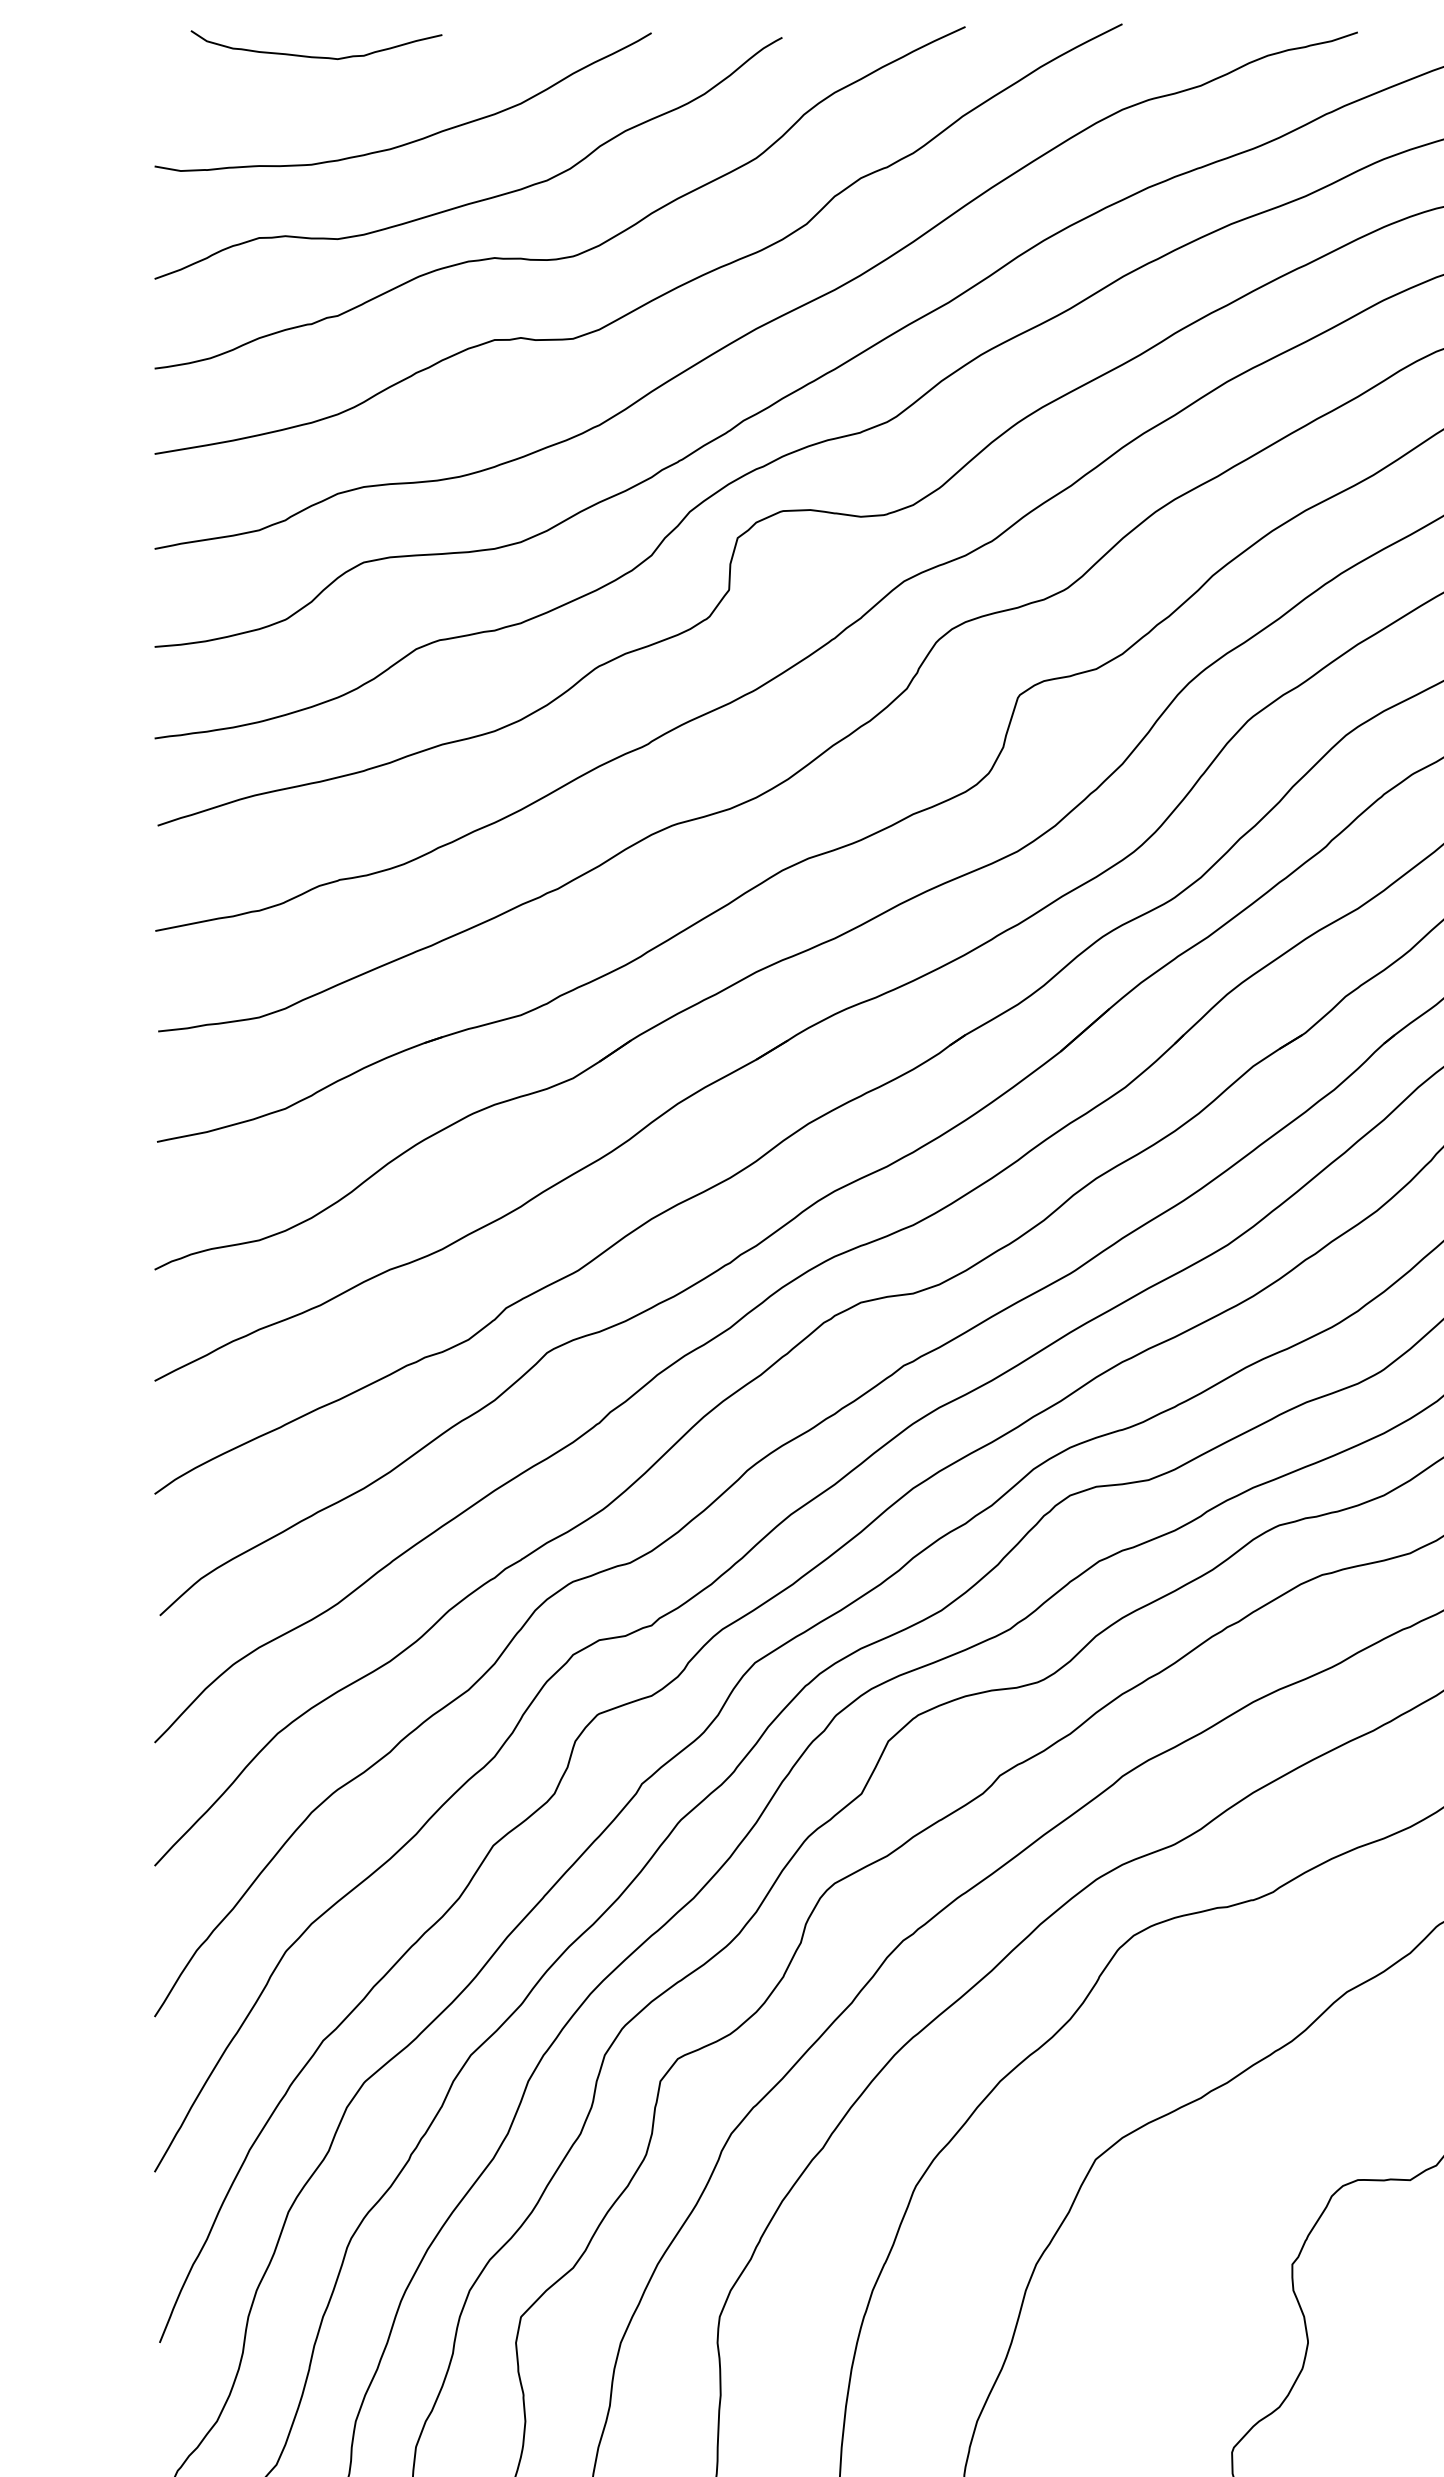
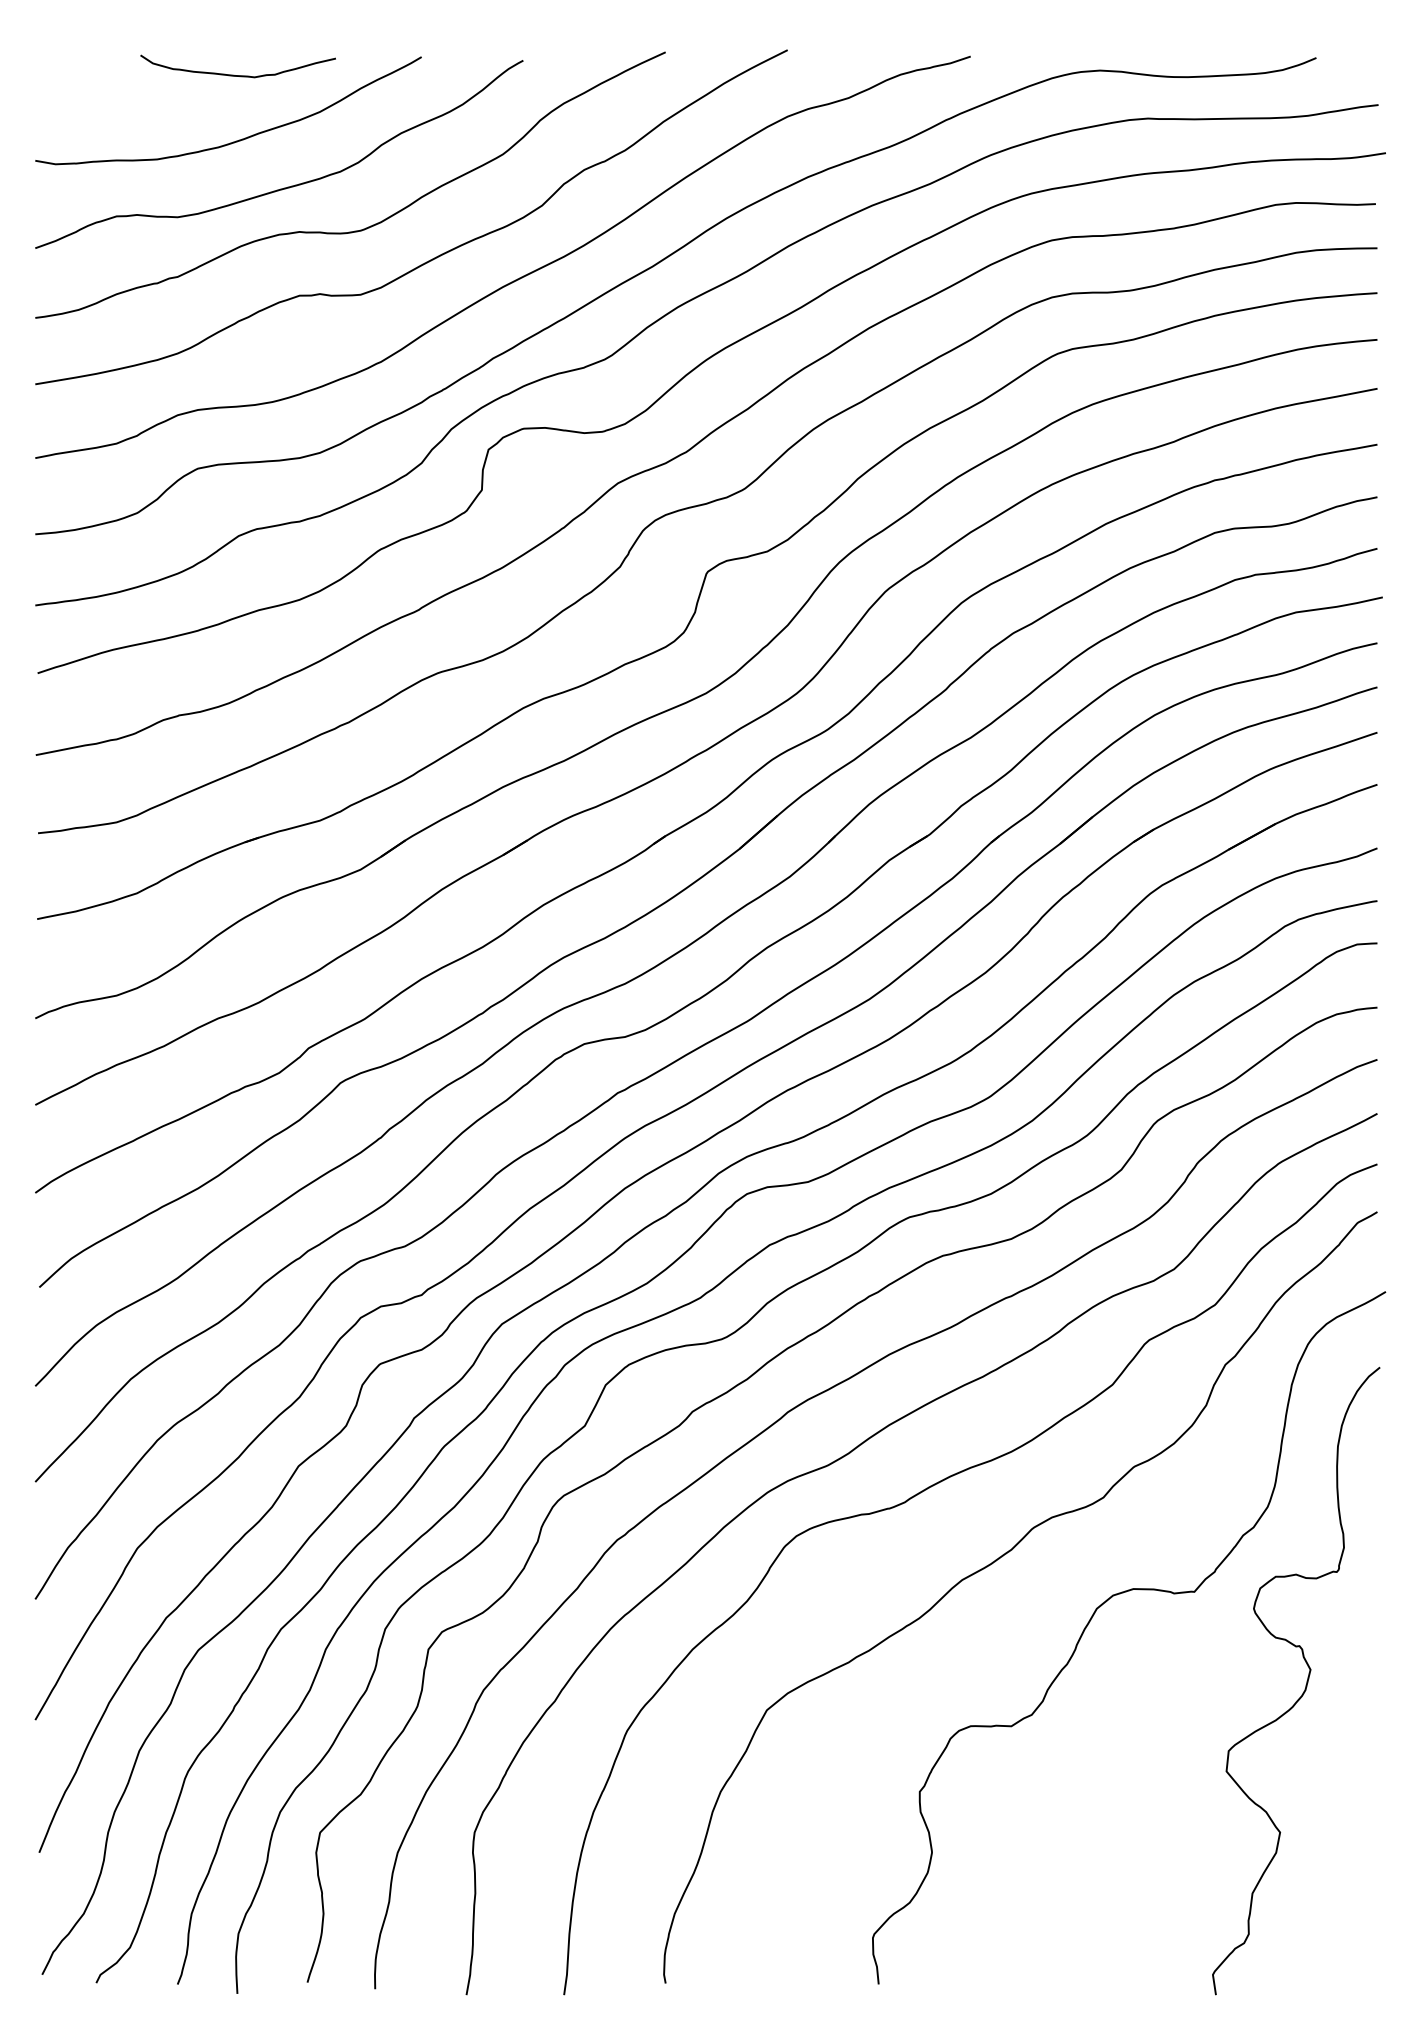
curve: (310, 55) -> (233, 74), moved

